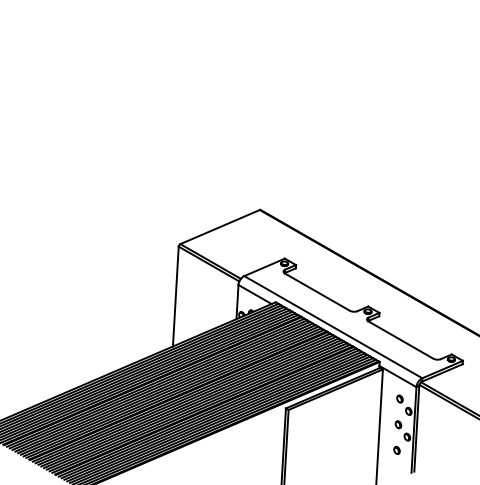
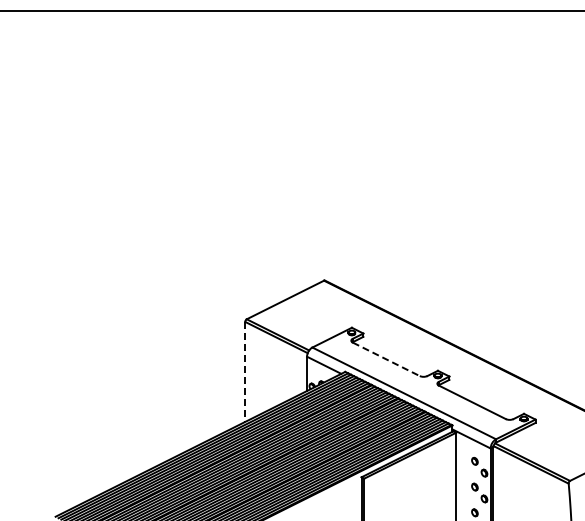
line: (317, 292) -> (386, 359), solid -> dashed
line: (176, 297) -> (245, 372), solid -> dashed

